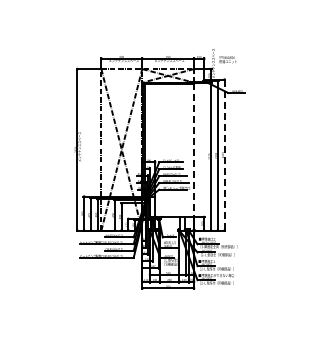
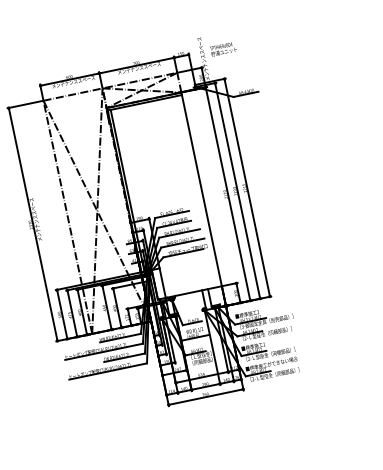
line: (194, 150) -> (202, 190), dashed -> solid
line: (224, 155) -> (247, 188), dashed -> solid

